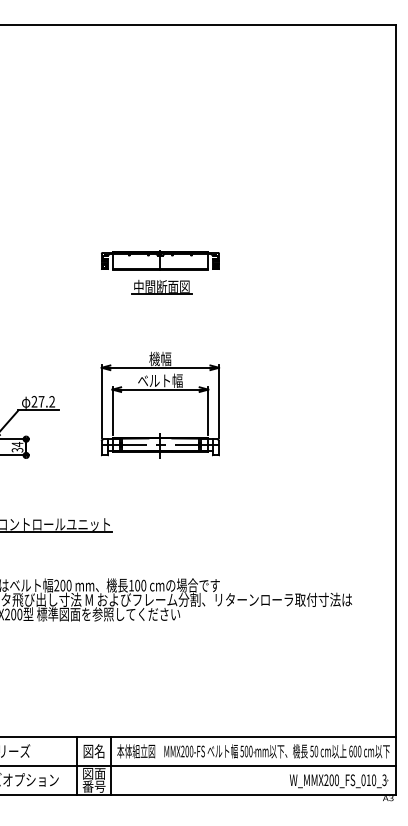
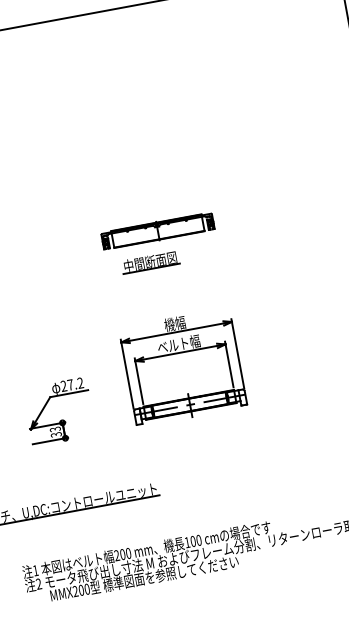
part: (161, 287) -> (150, 262), moved
text: (17, 444) -> (55, 429), 34 -> 33

